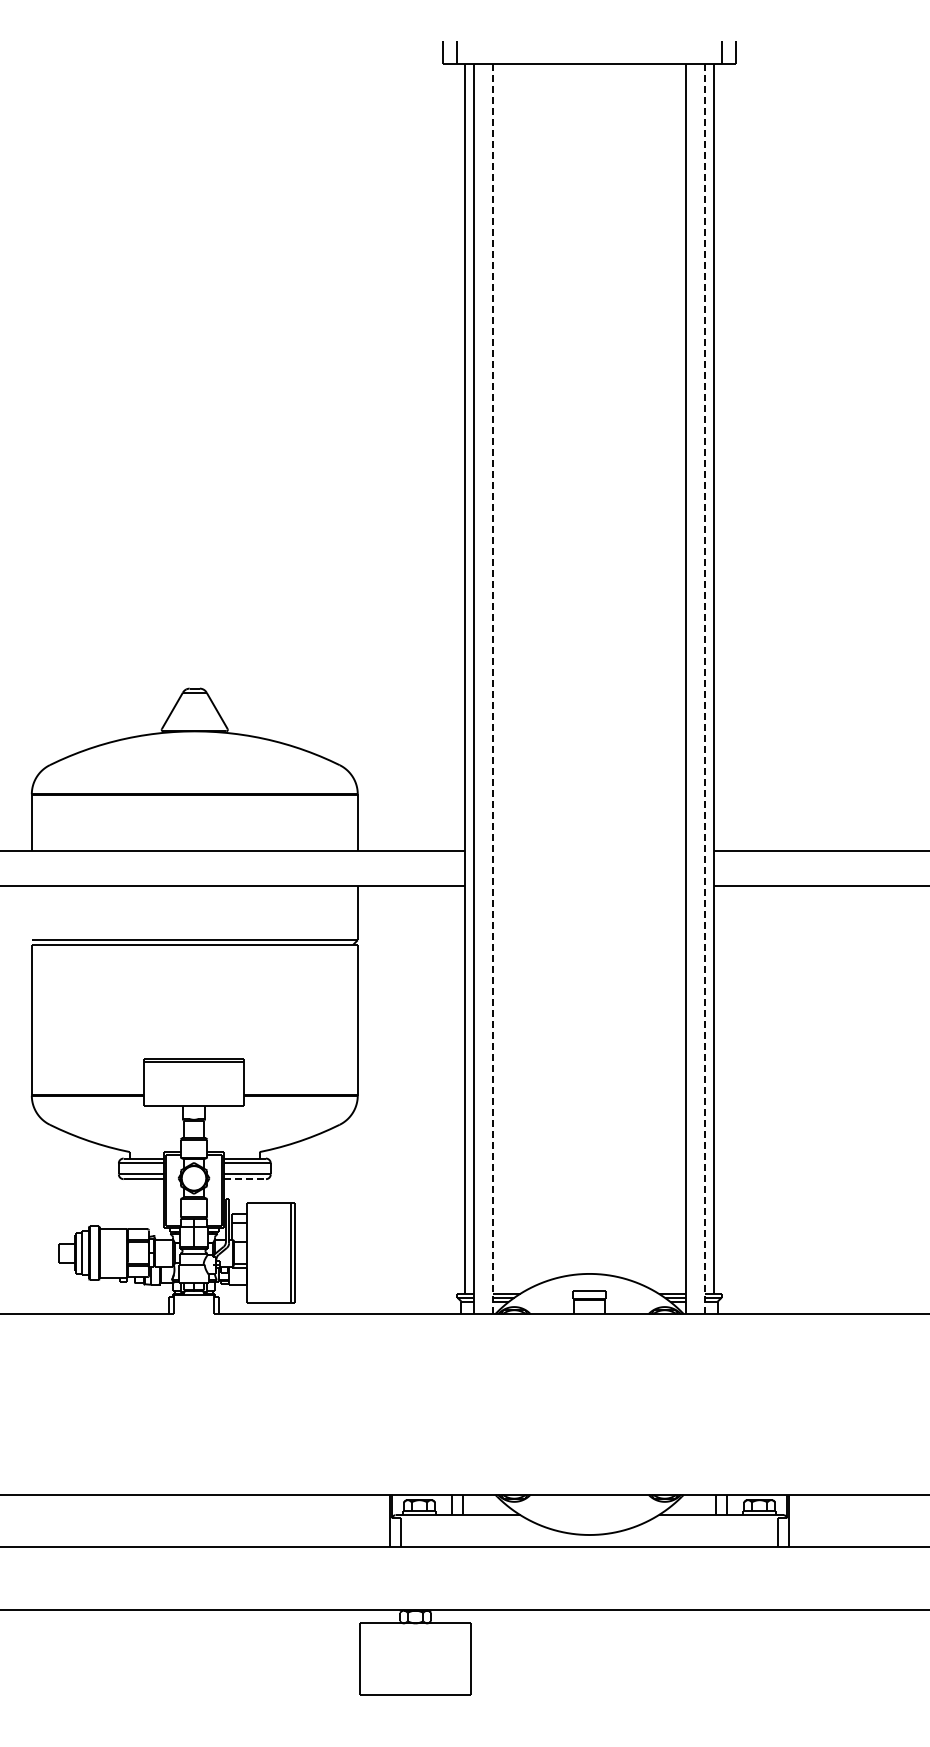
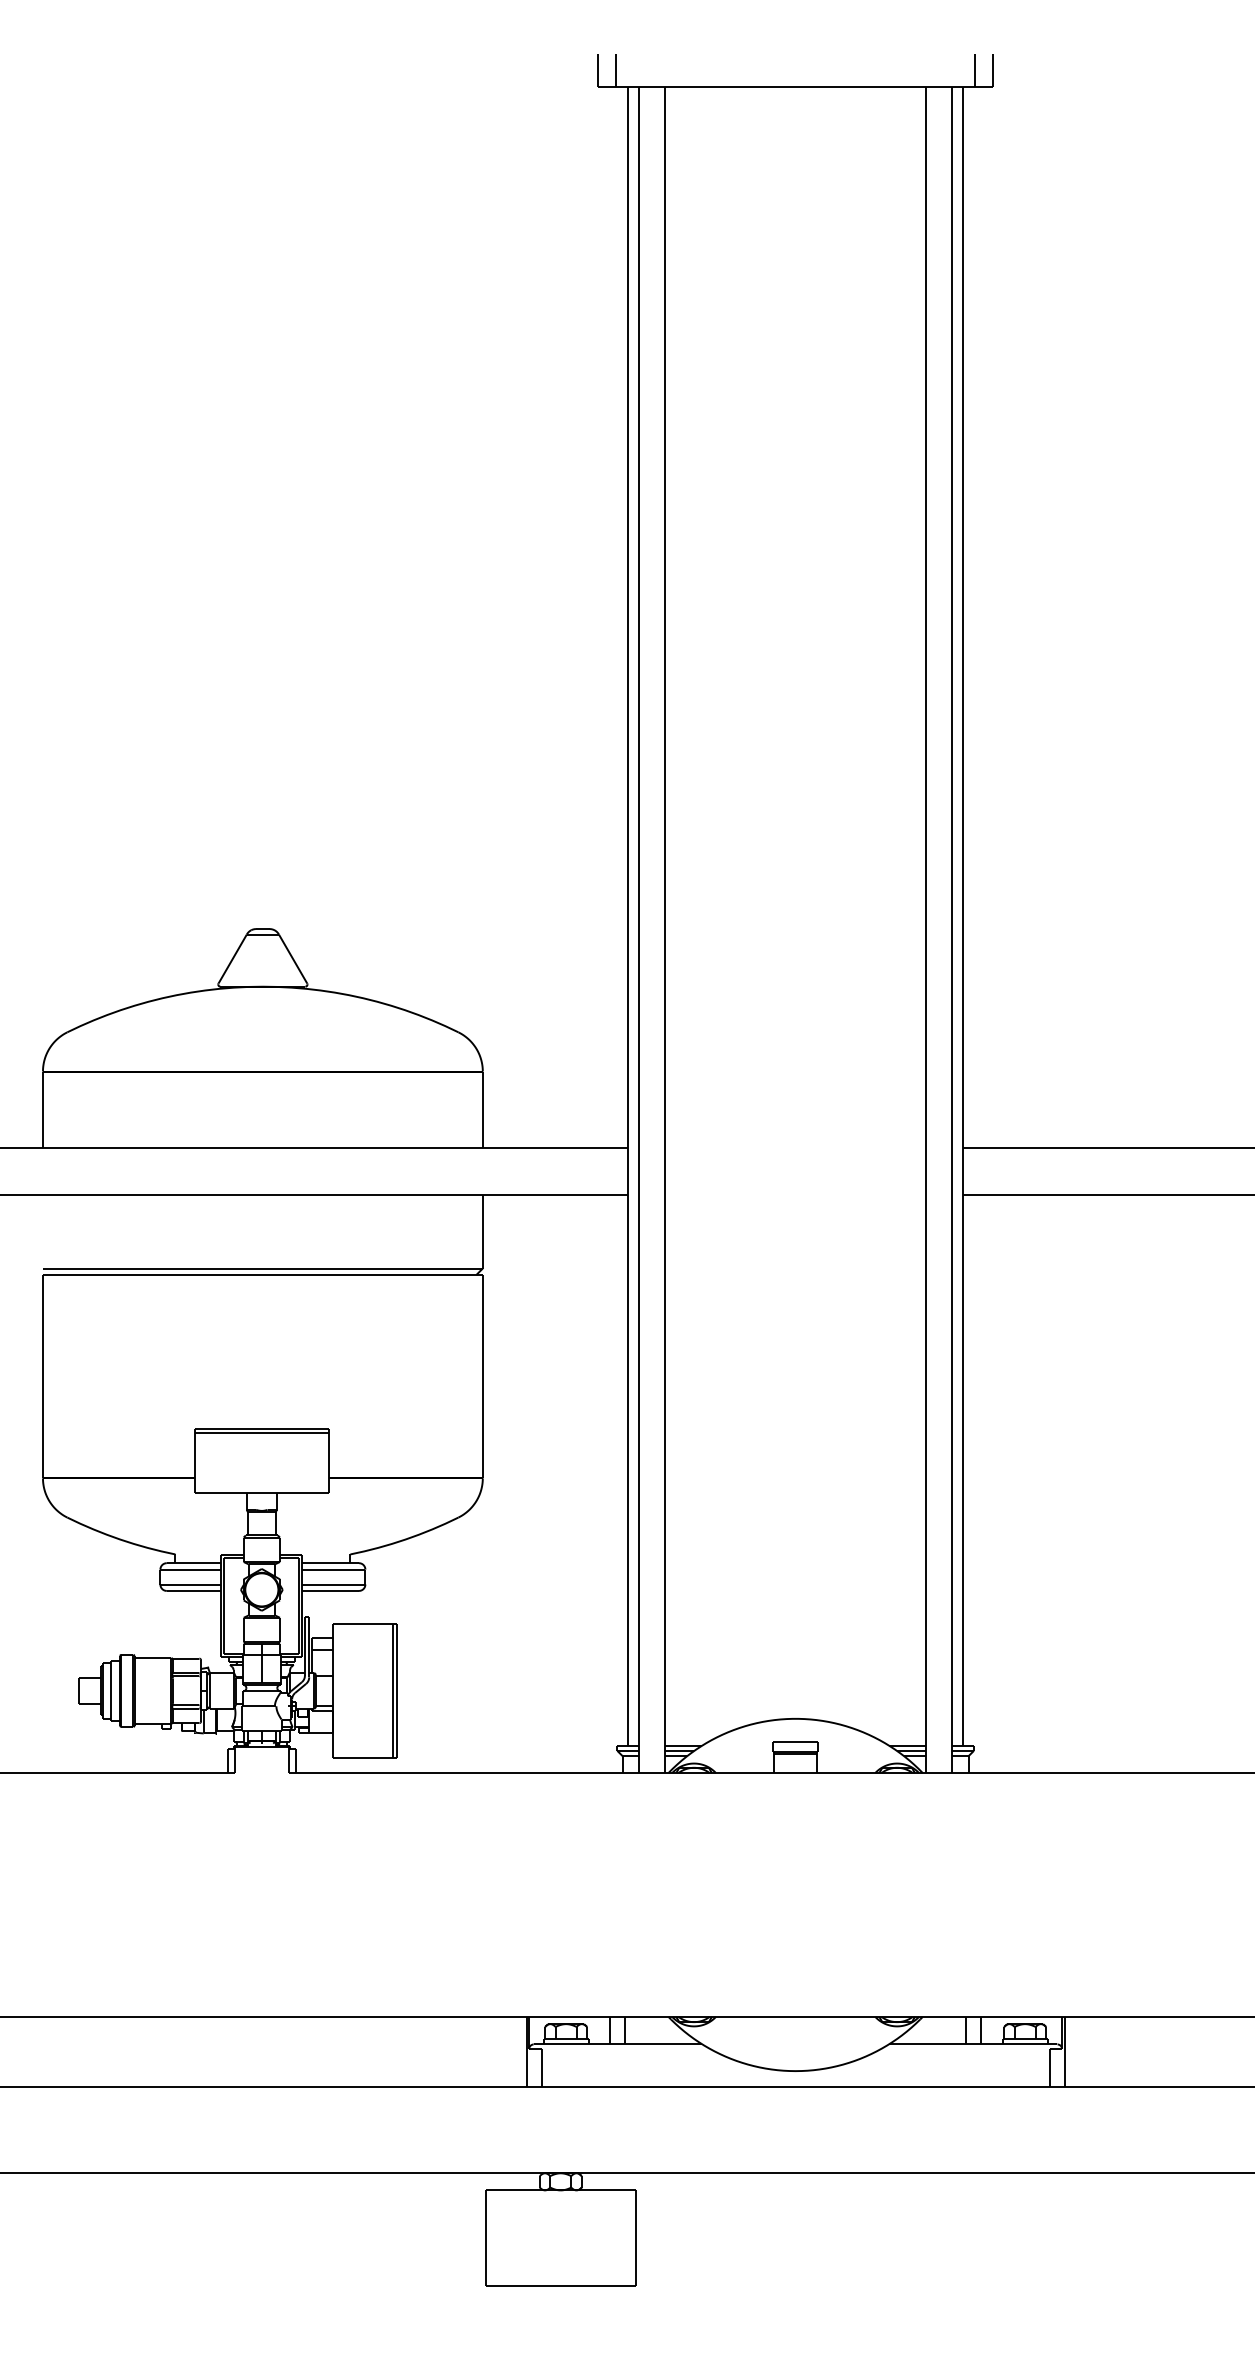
line: (492, 689) -> (664, 930), dashed -> solid
line: (705, 689) -> (952, 930), dashed -> solid
line: (245, 1179) -> (331, 1591), dashed -> solid

